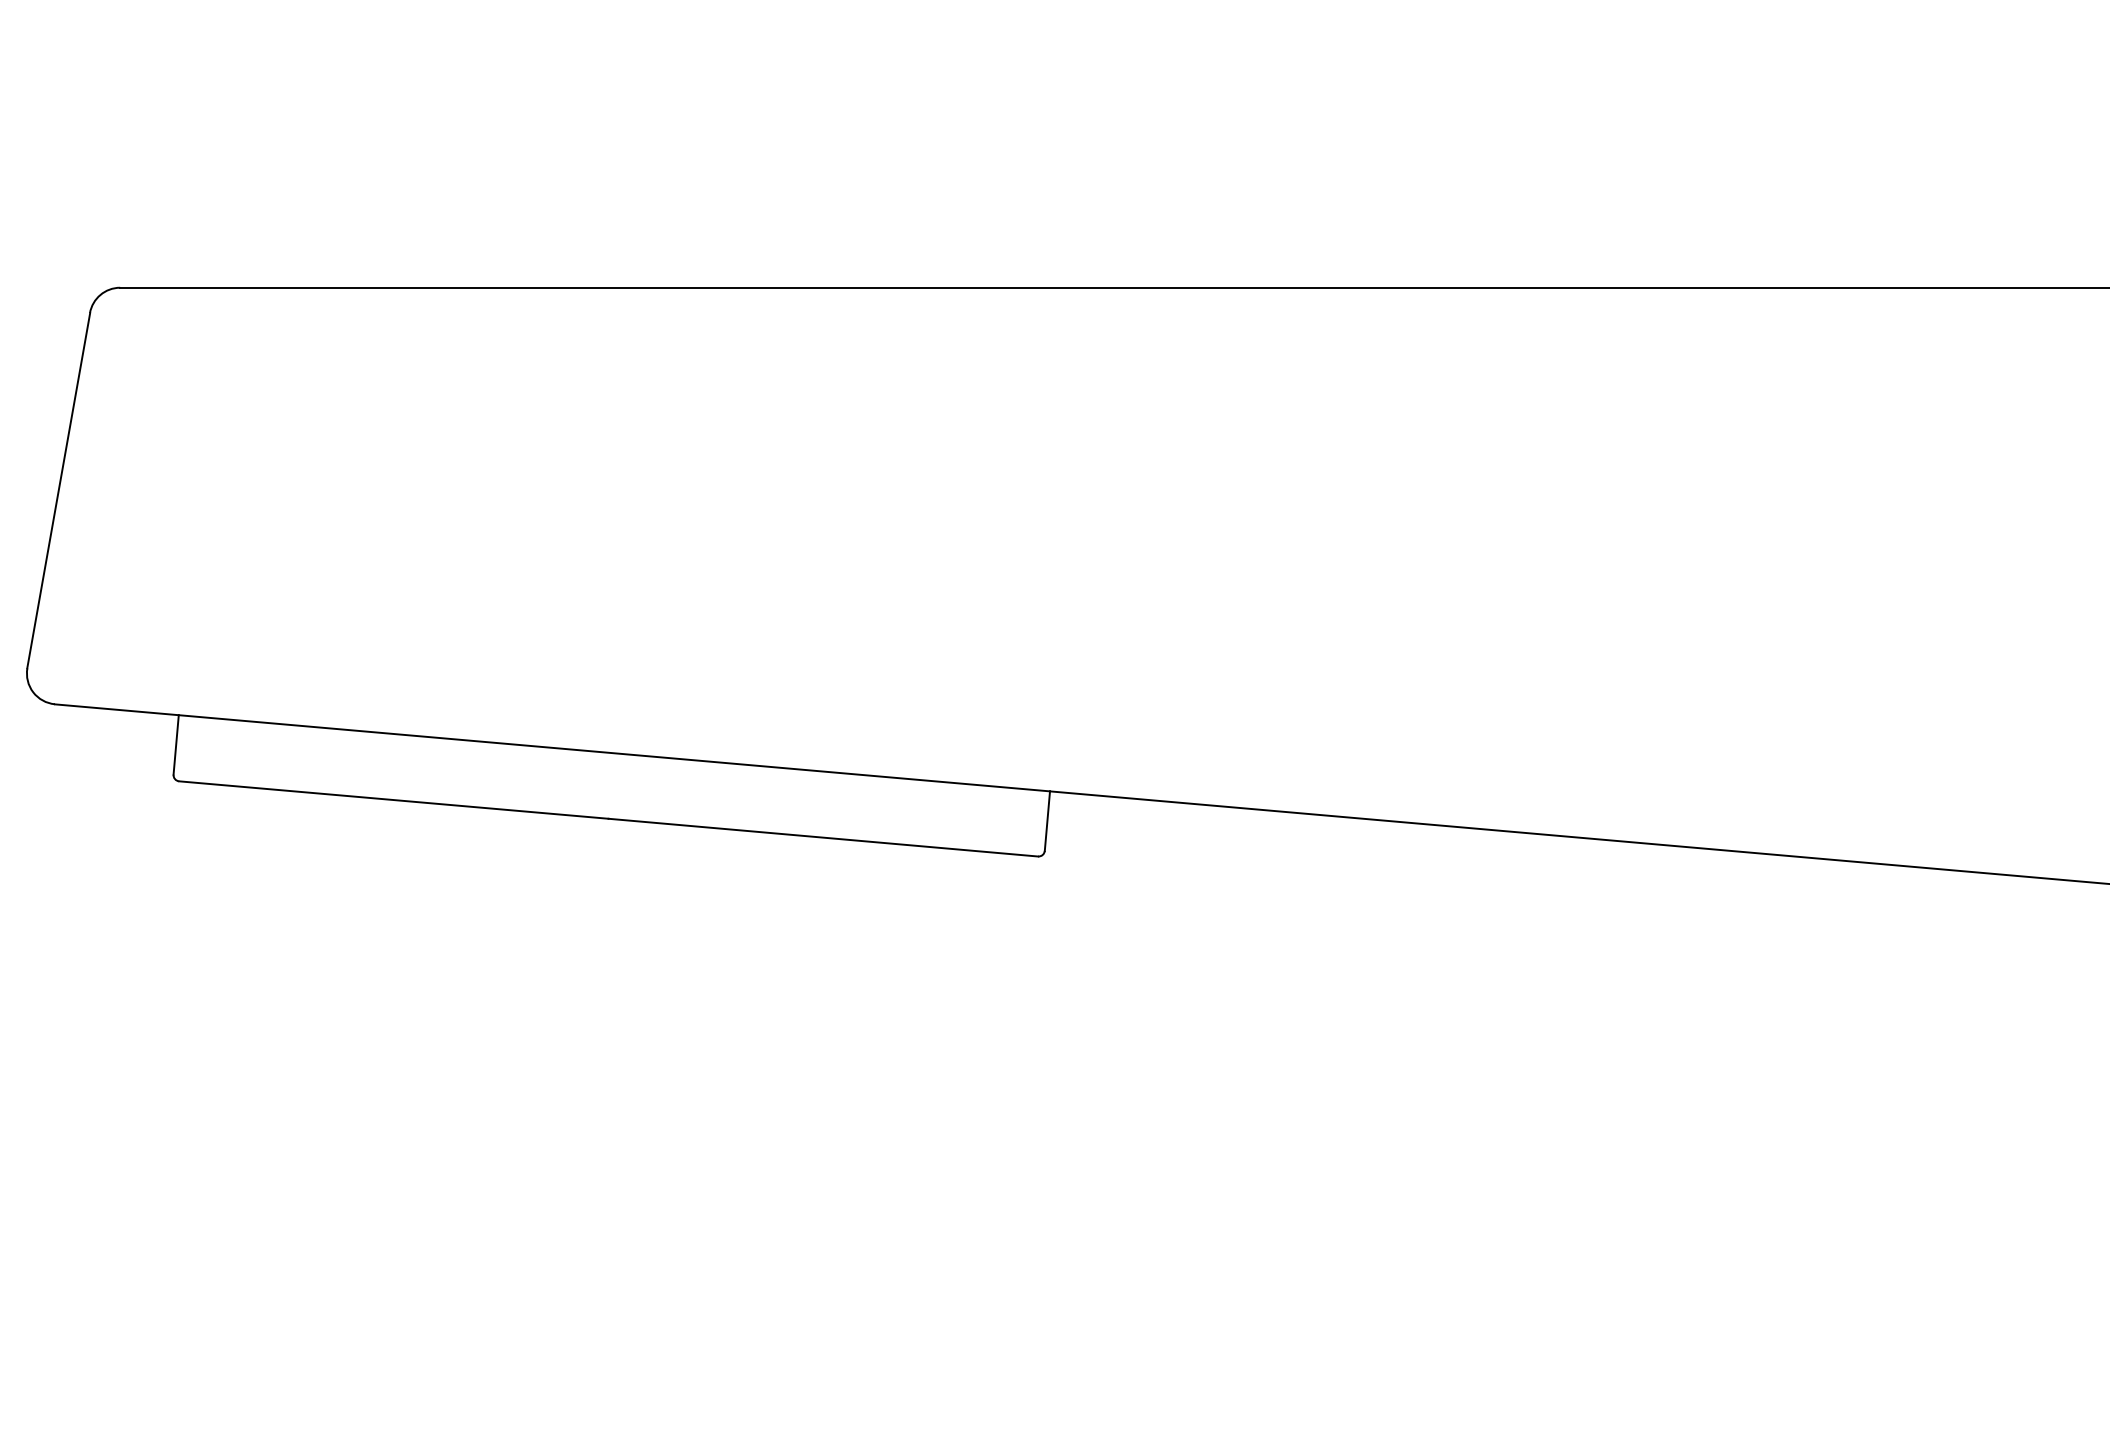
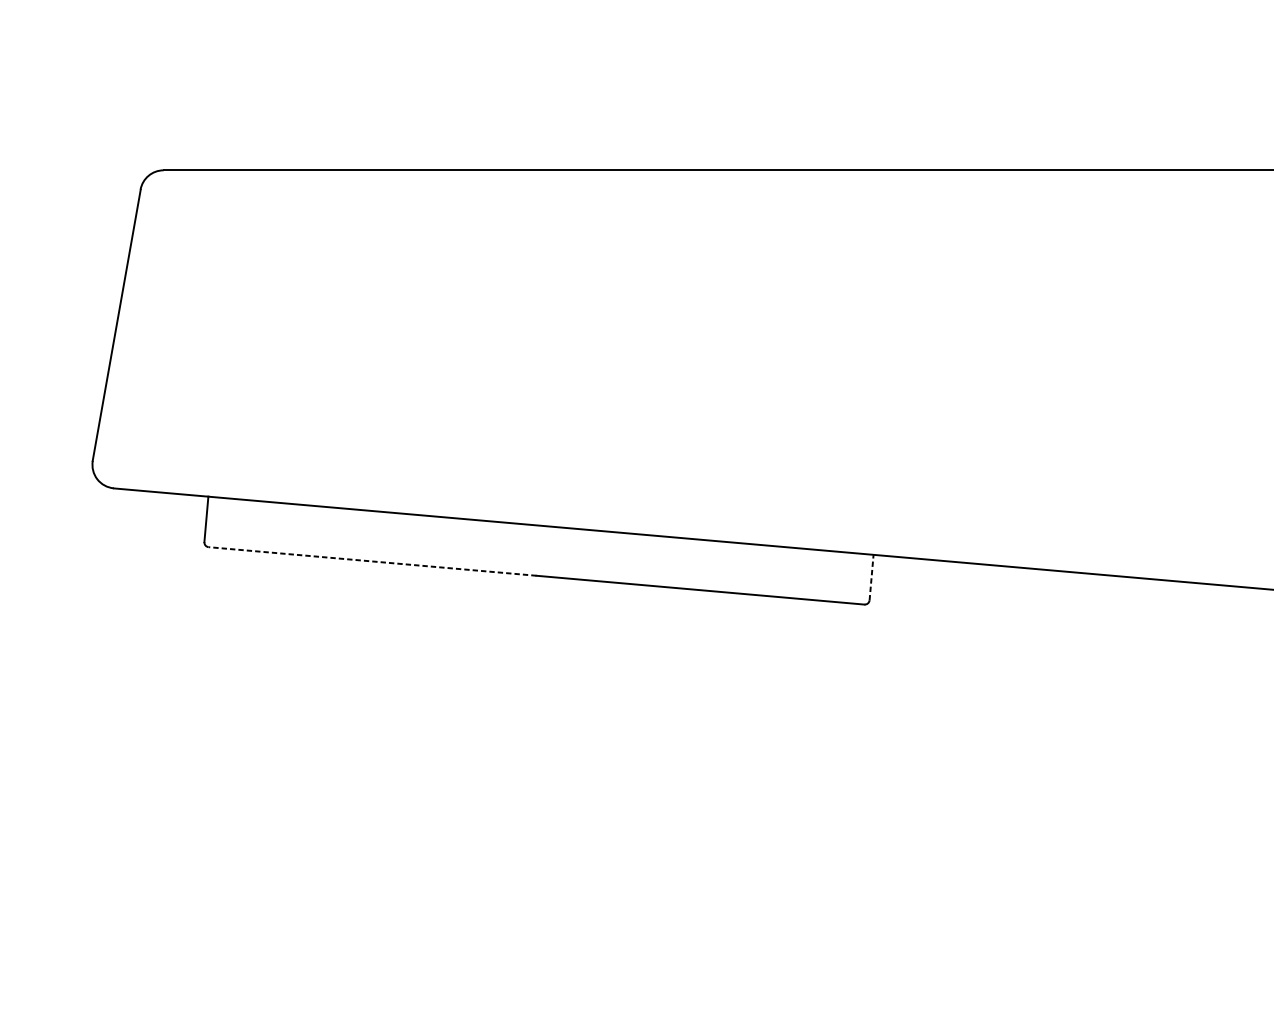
line: (393, 800) -> (372, 561), solid -> dashed
line: (1047, 820) -> (871, 577), solid -> dashed

